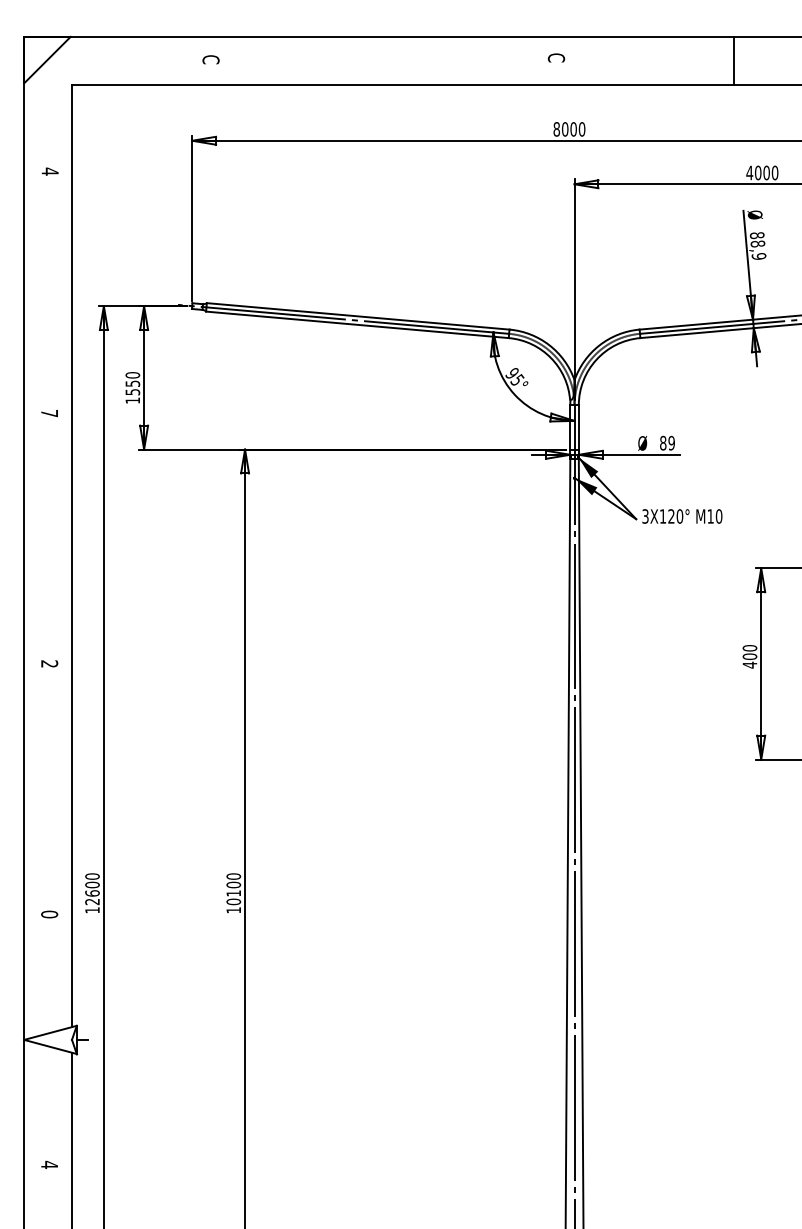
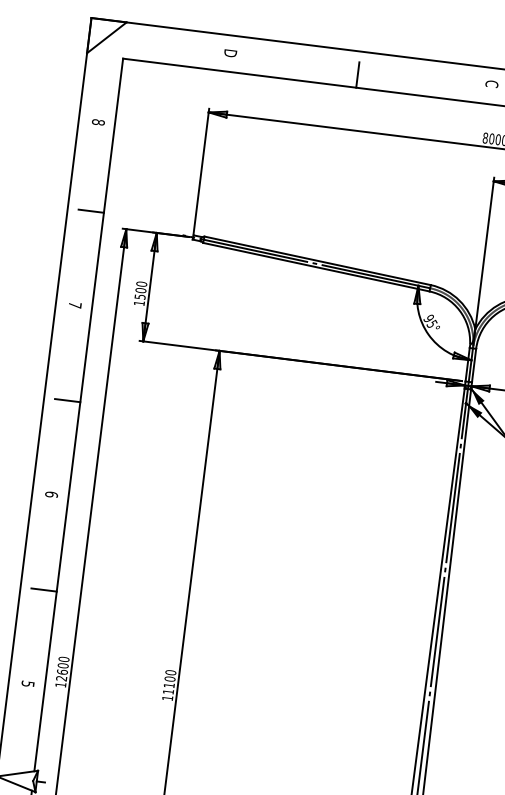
text: (210, 60) -> (230, 53), C -> D
line: (380, 67) -> (358, 74), added
text: (49, 171) -> (97, 122), 4 -> 8
line: (55, 288) -> (91, 211), added
text: (132, 383) -> (140, 290), 1550 -> 1500
line: (55, 538) -> (67, 400), added
text: (49, 663) -> (51, 494), 2 -> 6
line: (55, 789) -> (44, 590), added
text: (233, 901) -> (168, 691), 10100 -> 11100
text: (49, 914) -> (27, 684), 0 -> 5

